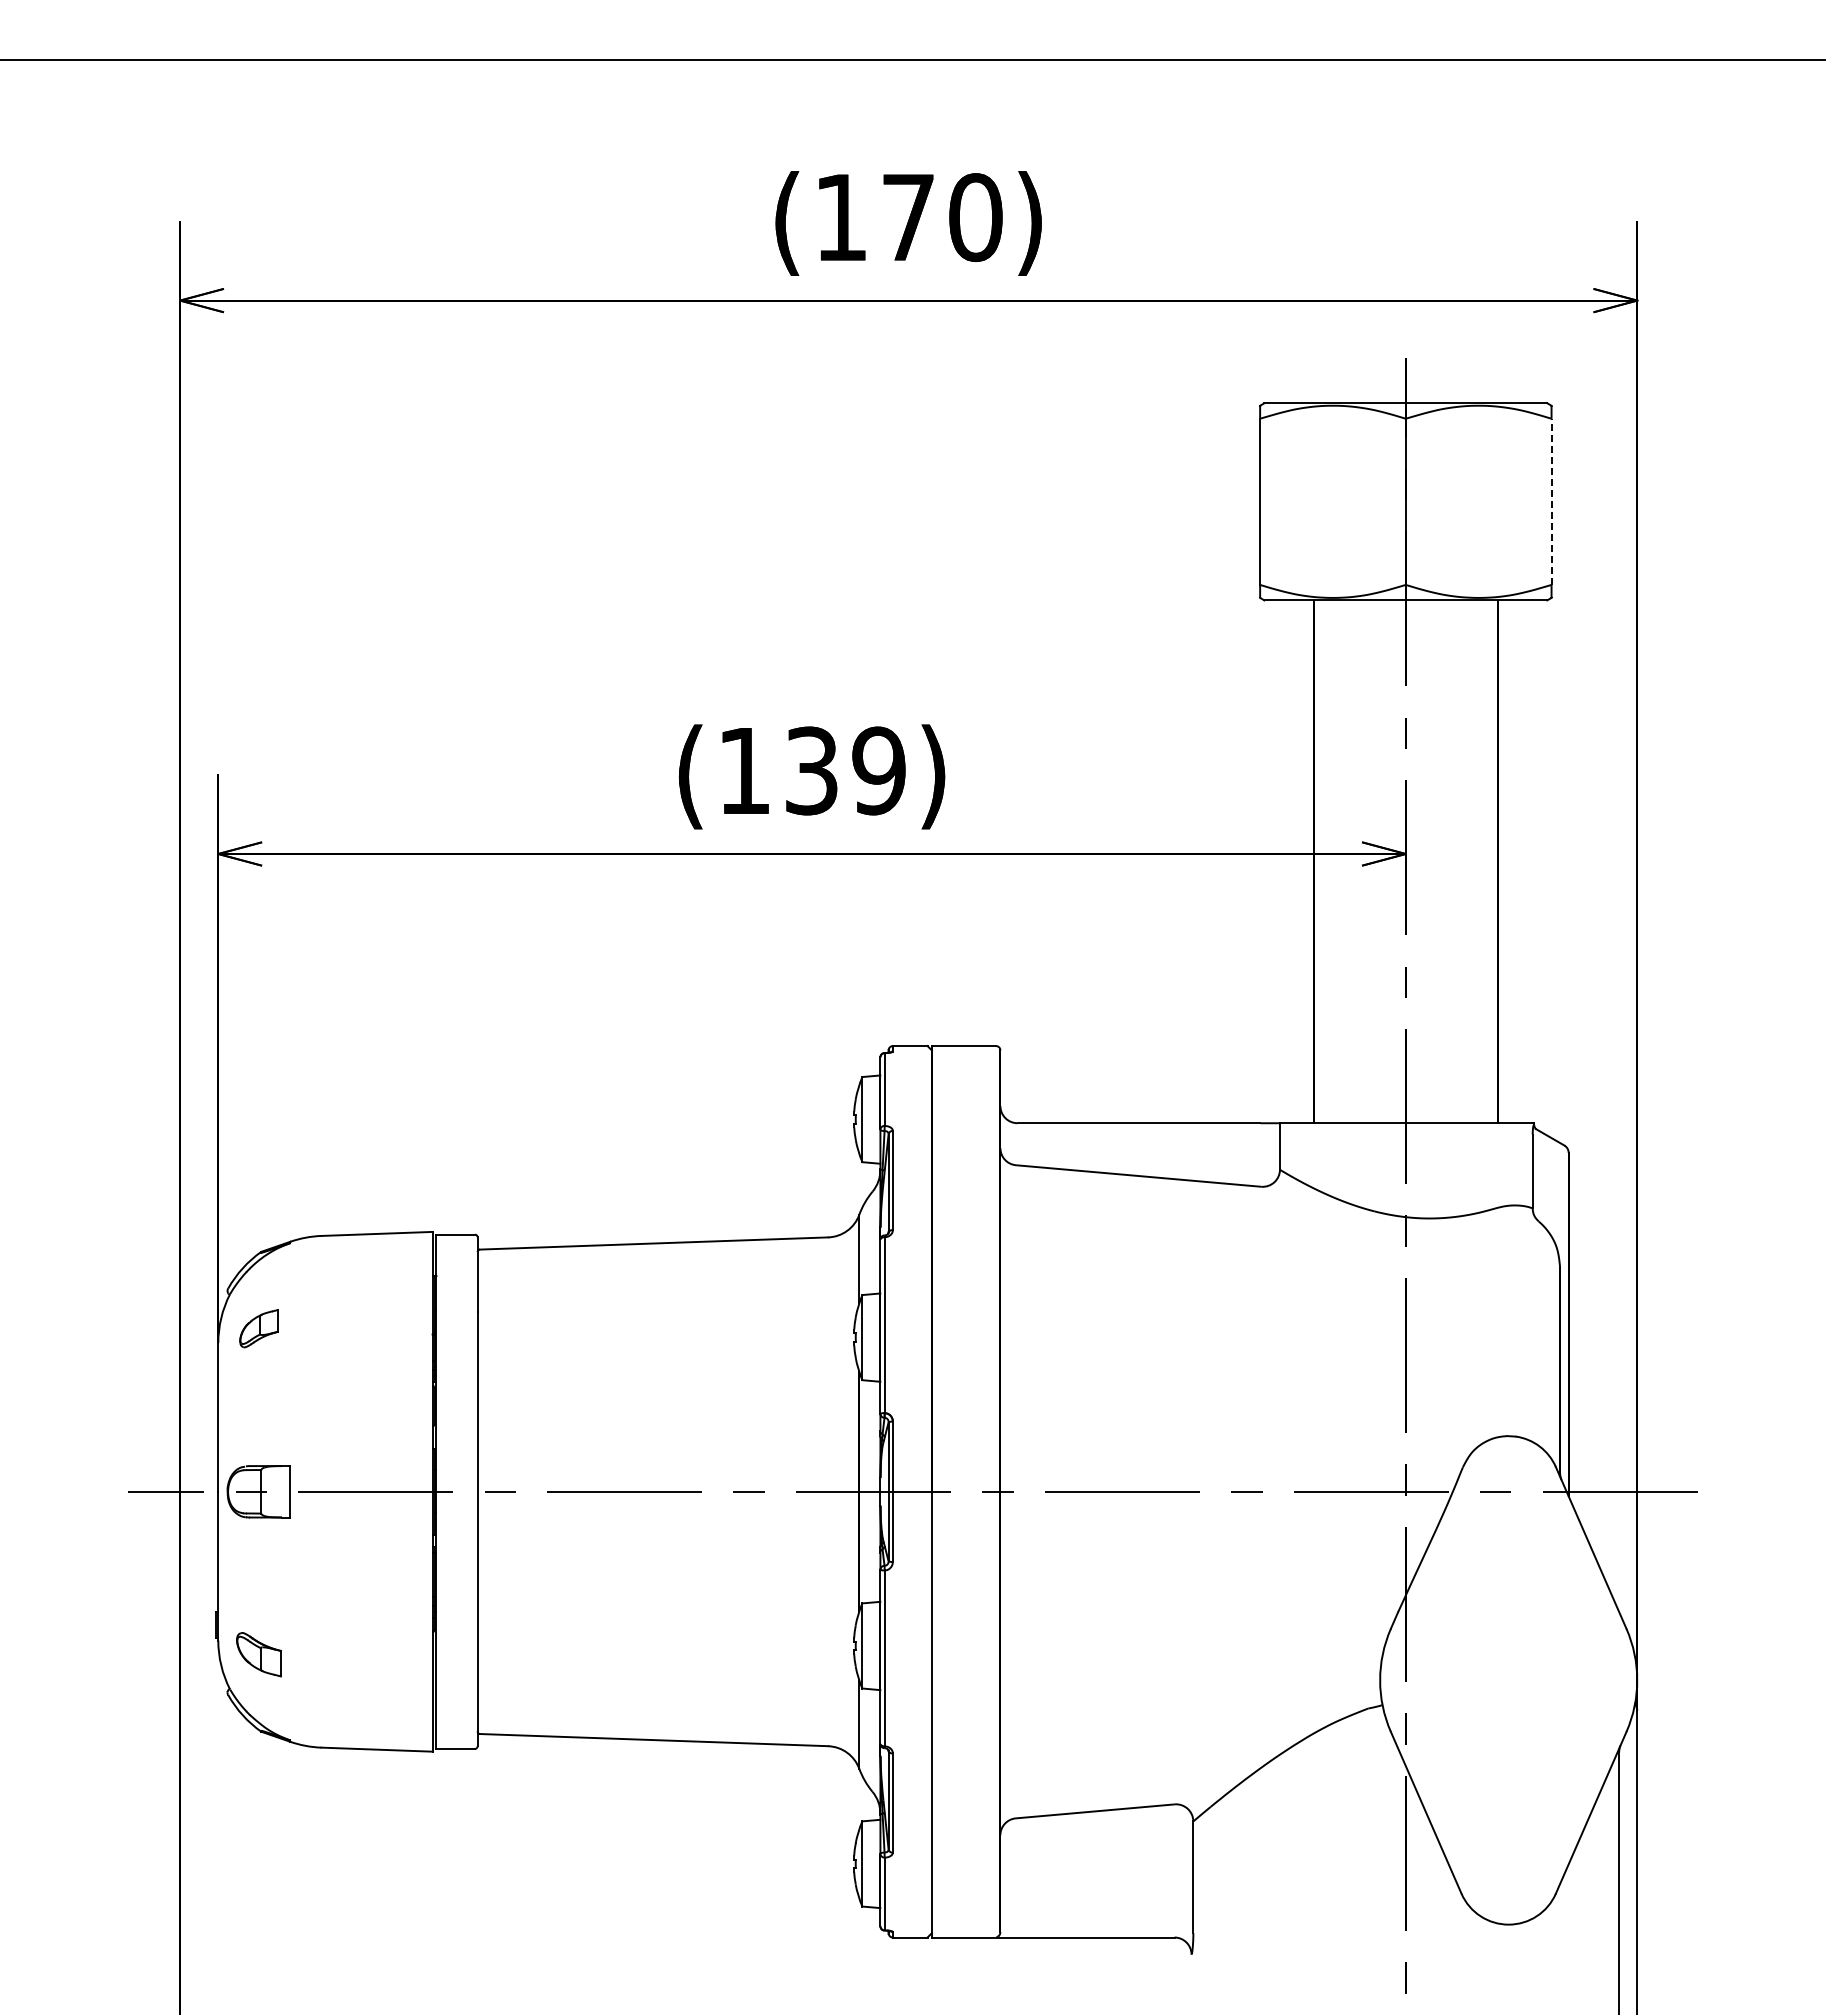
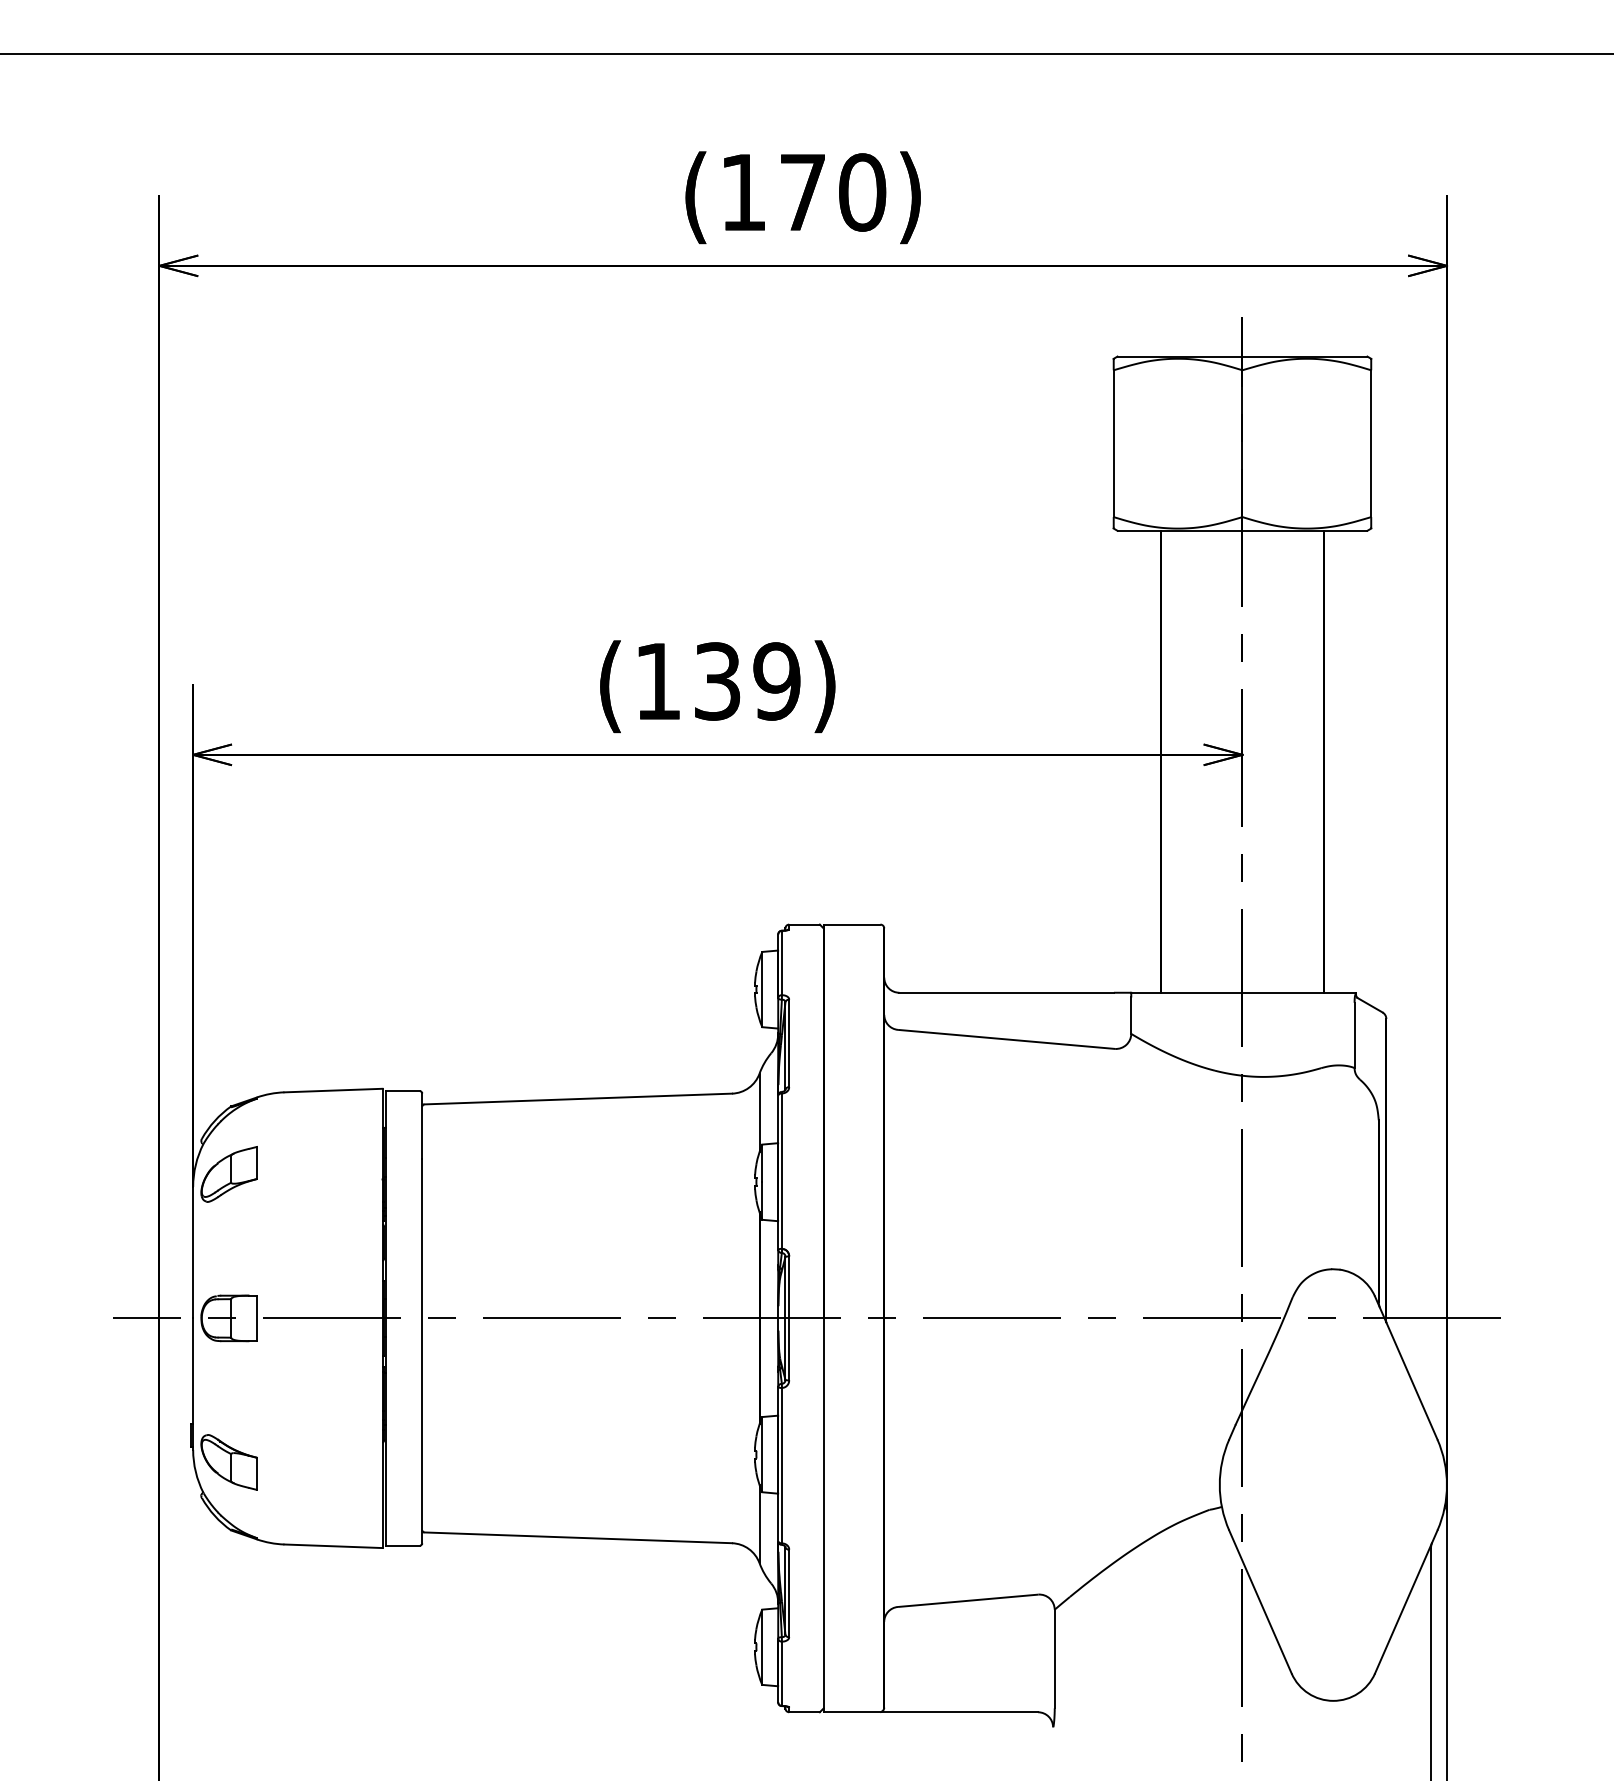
line: (1551, 501) -> (1371, 443), dashed -> solid
part: (258, 1328) -> (228, 1174), size x1.67
part: (258, 1654) -> (228, 1462), size x1.43

